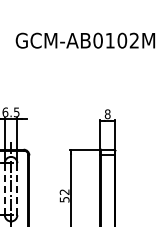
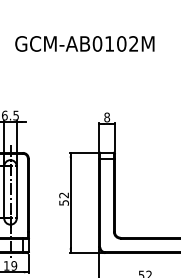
line: (5, 188) -> (4, 191), dashed -> solid
line: (17, 188) -> (16, 191), dashed -> solid

